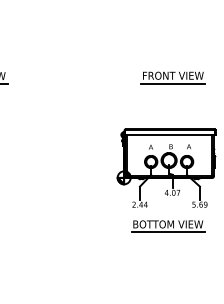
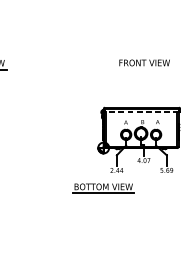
line: (173, 83) -> (144, 69), removed
line: (170, 134) -> (142, 111), solid -> dashed
part: (168, 226) -> (103, 188), moved

